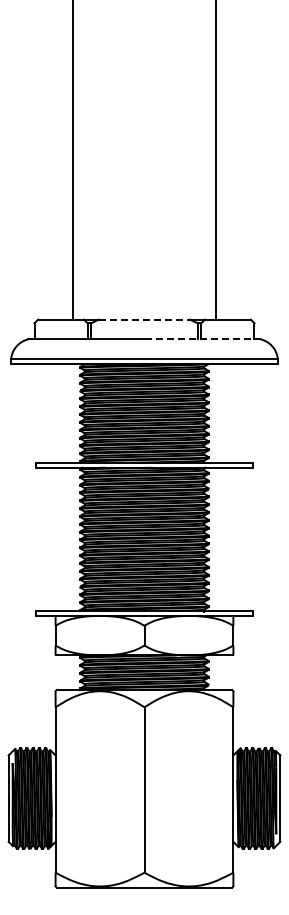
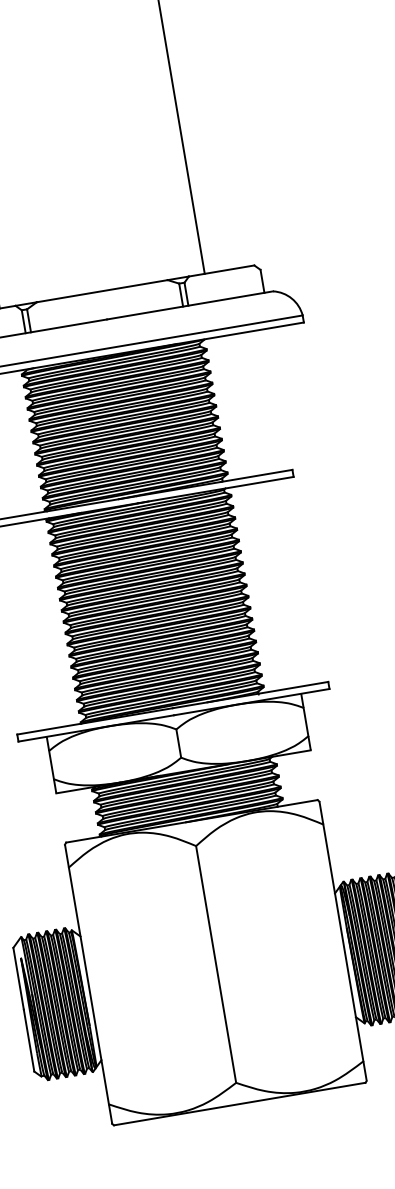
line: (144, 319) -> (102, 291), dashed -> solid
line: (203, 339) -> (191, 305), dashed -> solid

